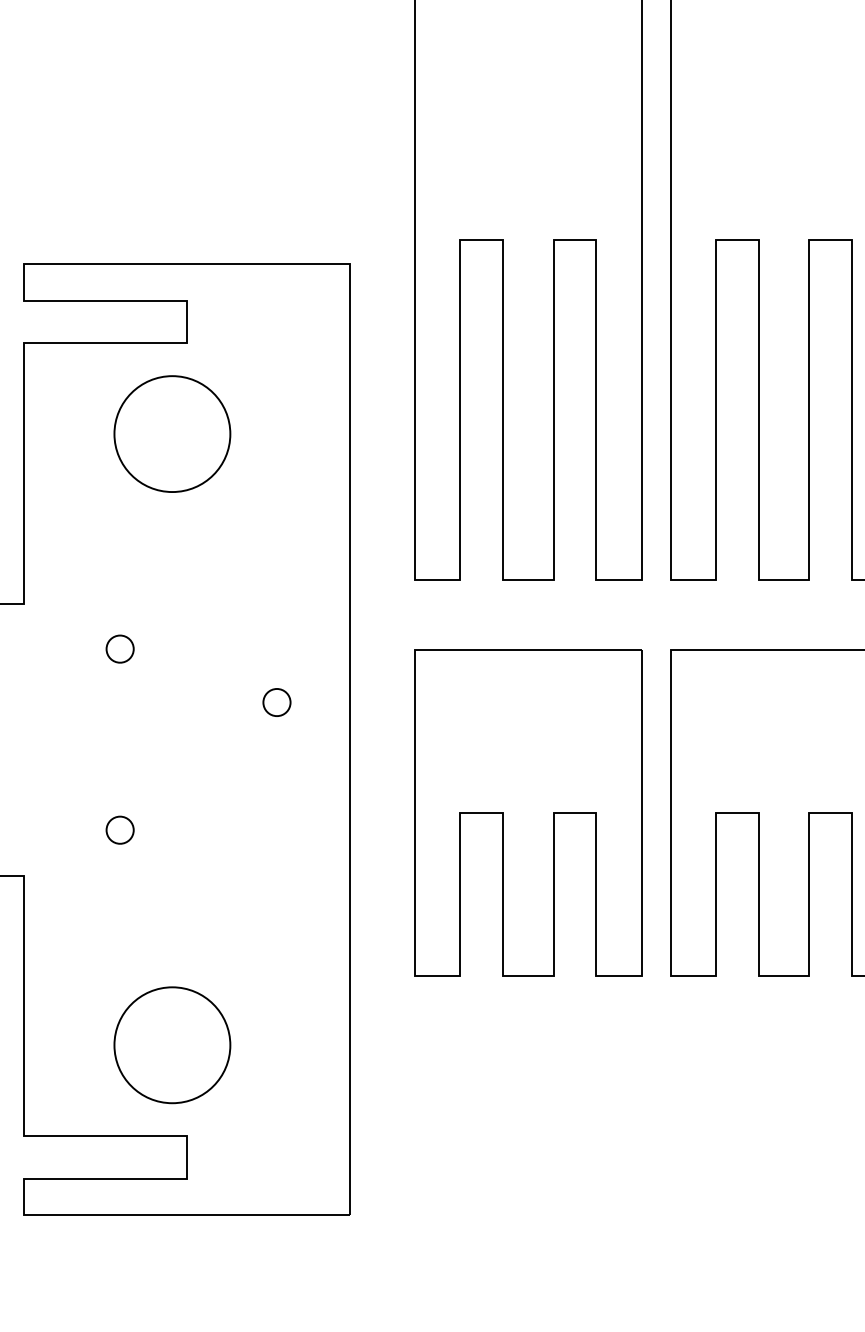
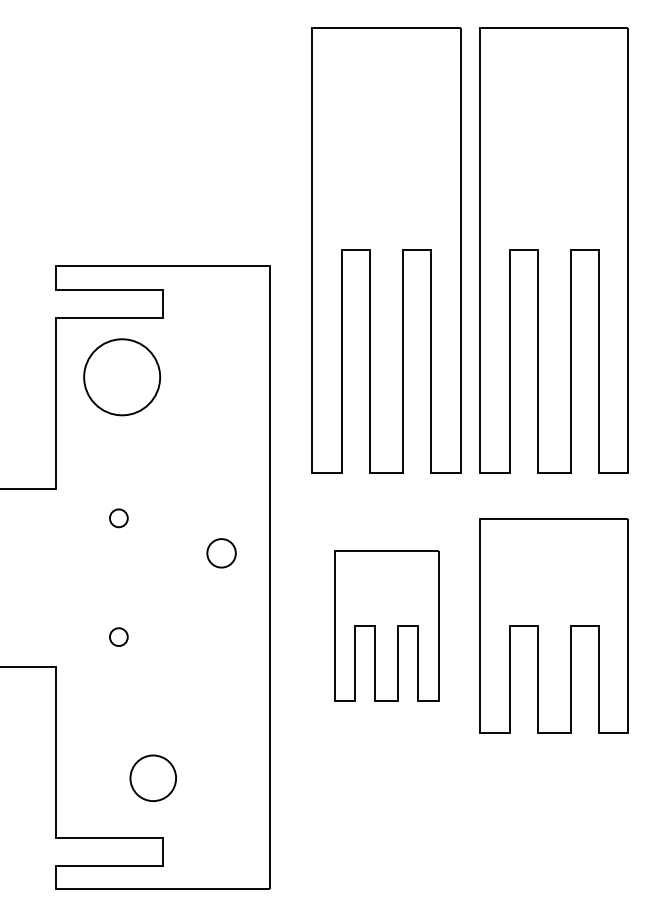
part: (172, 434) -> (122, 377), moved
part: (276, 702) -> (221, 553), size x1.6
part: (528, 812) -> (386, 625), size x0.7
part: (172, 1045) -> (153, 778), size x0.6

